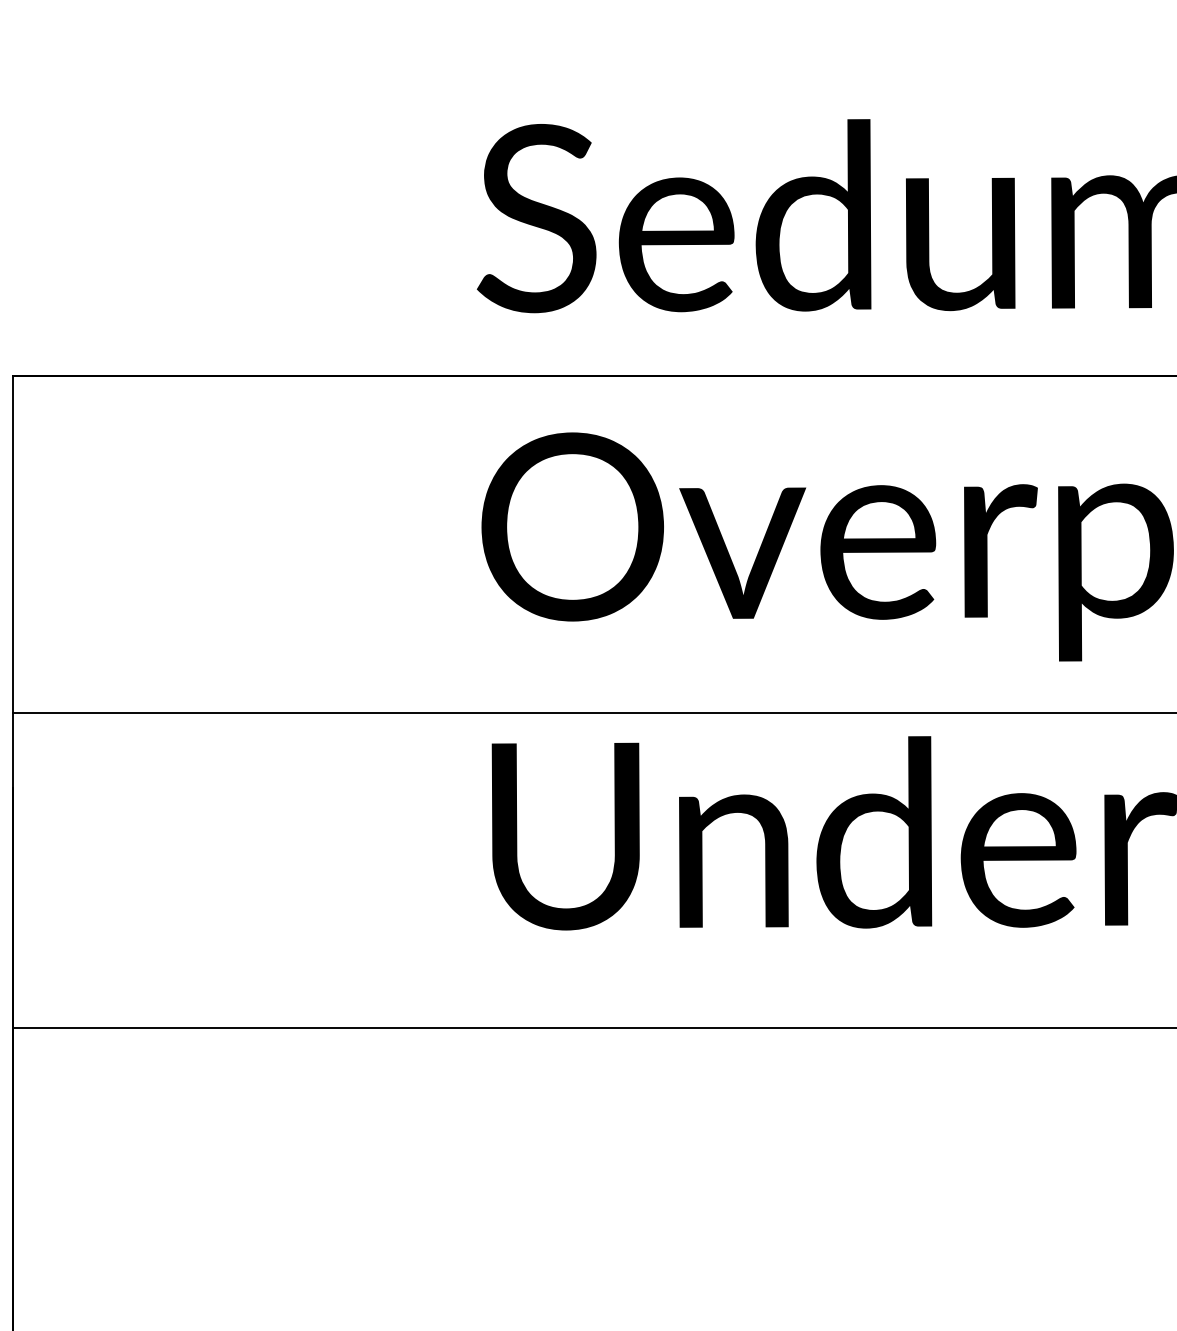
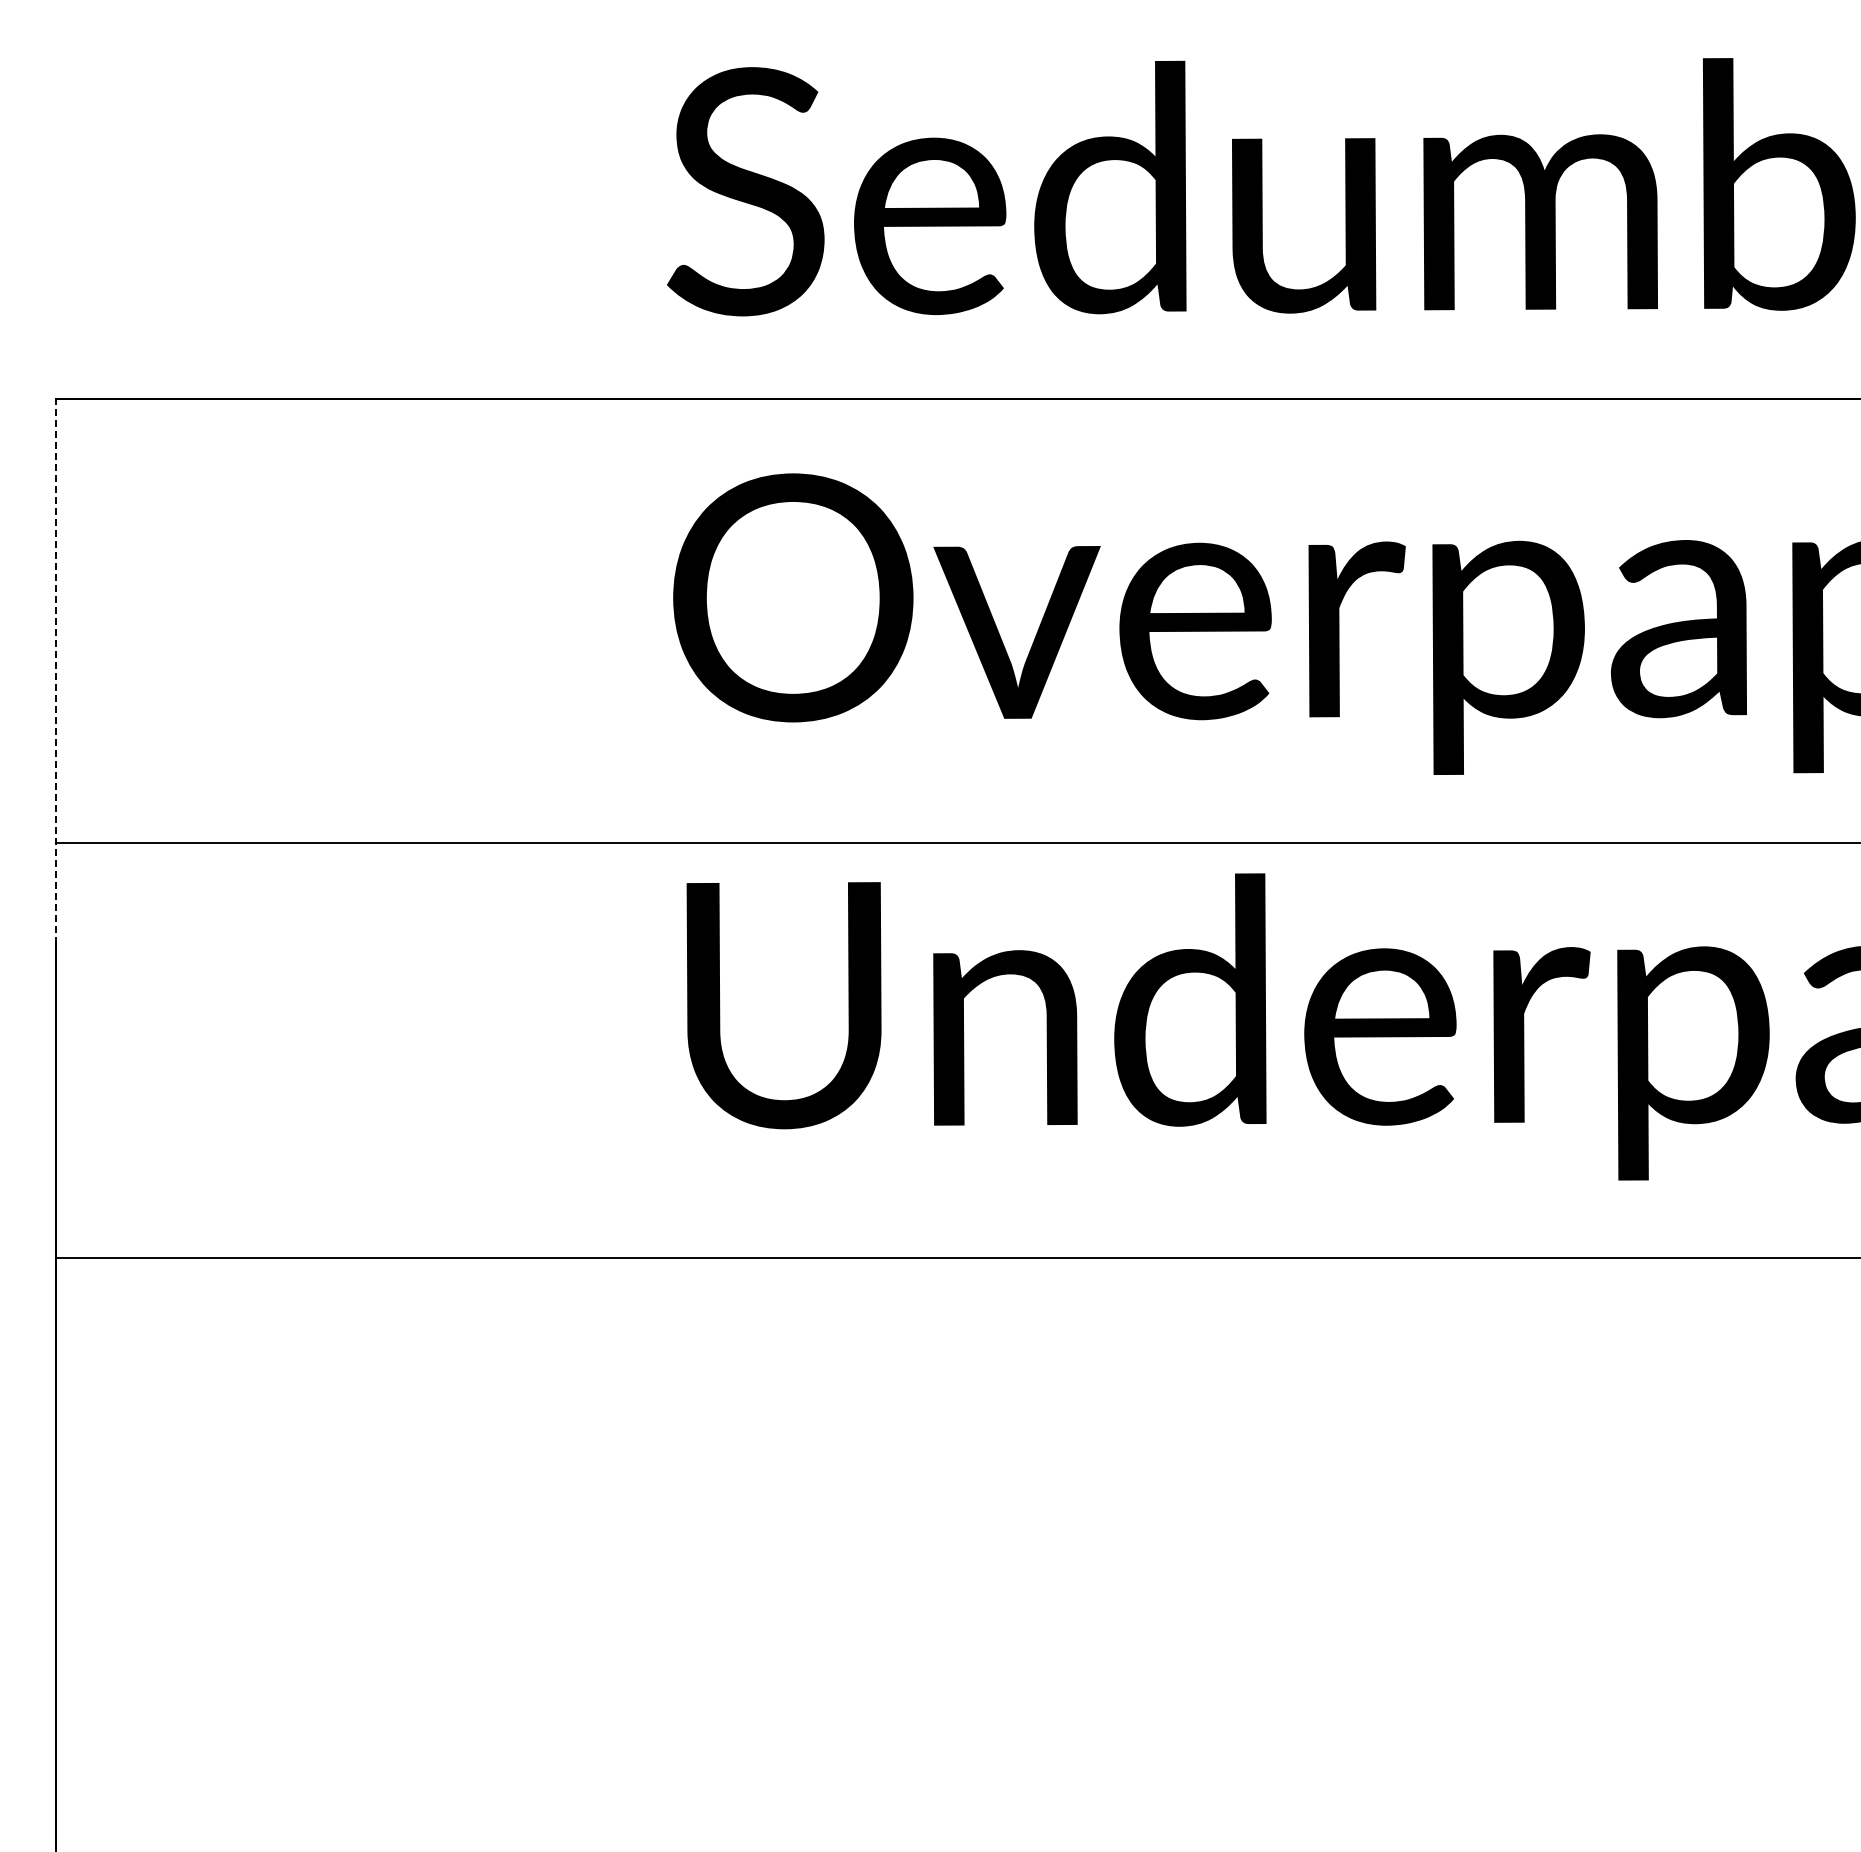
line: (12, 599) -> (55, 693), solid -> dashed

